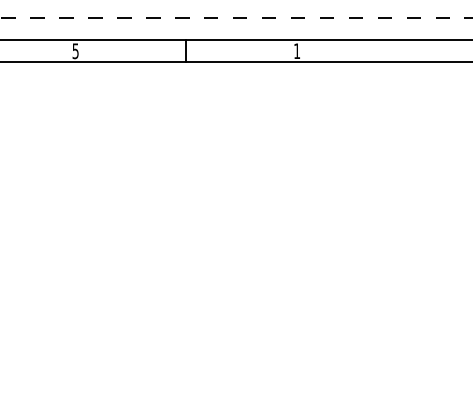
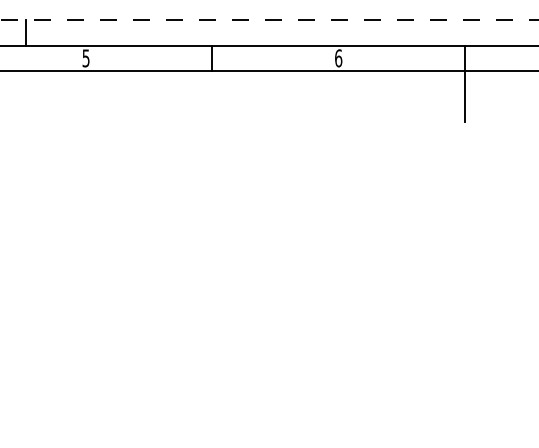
line: (22, 28) -> (25, 32), added
text: (297, 51) -> (338, 58), 1 -> 6
line: (407, 73) -> (464, 83), added

